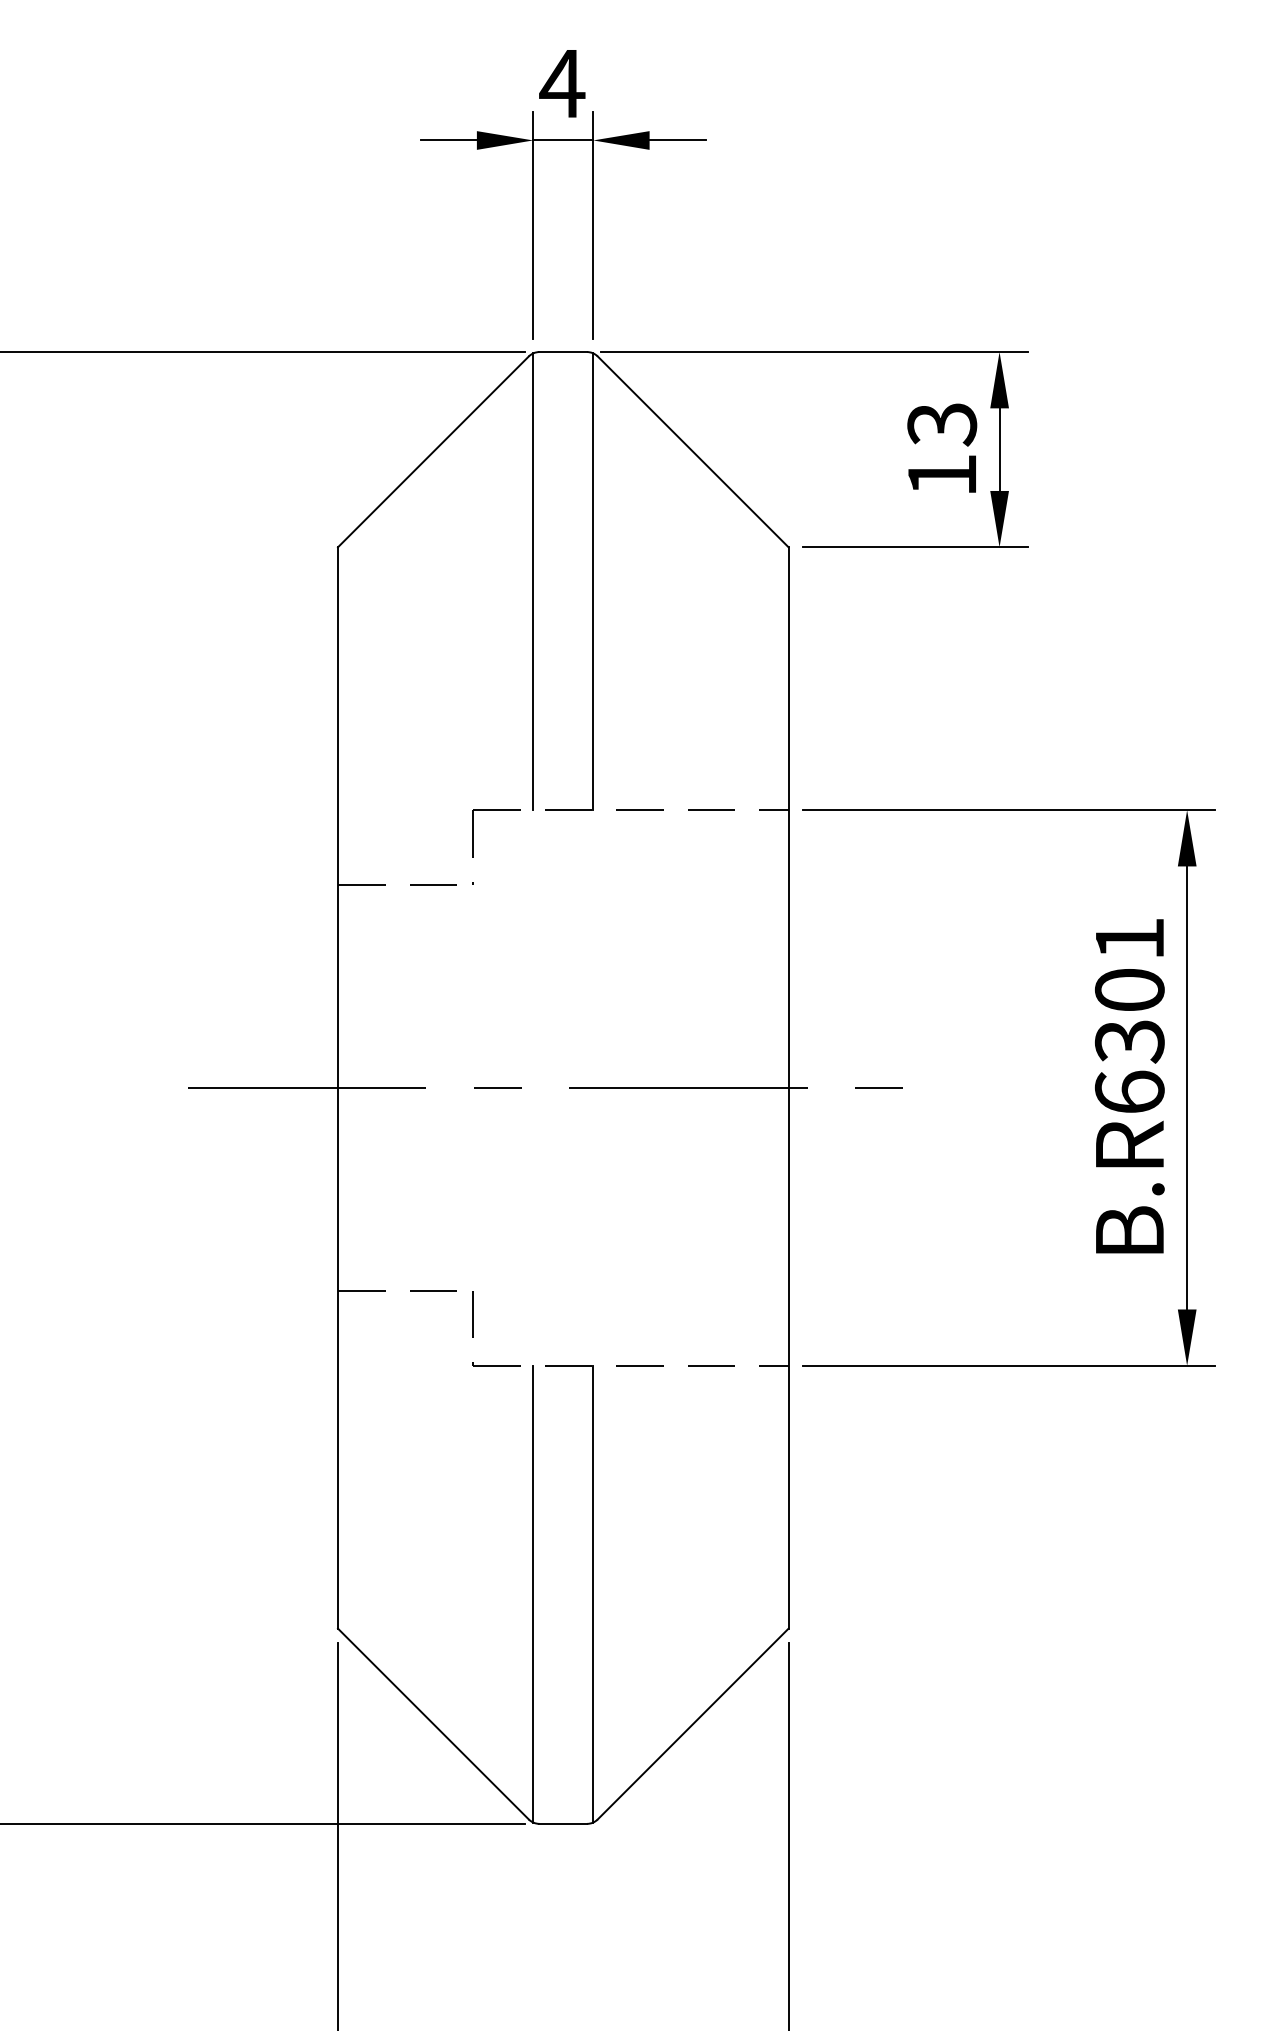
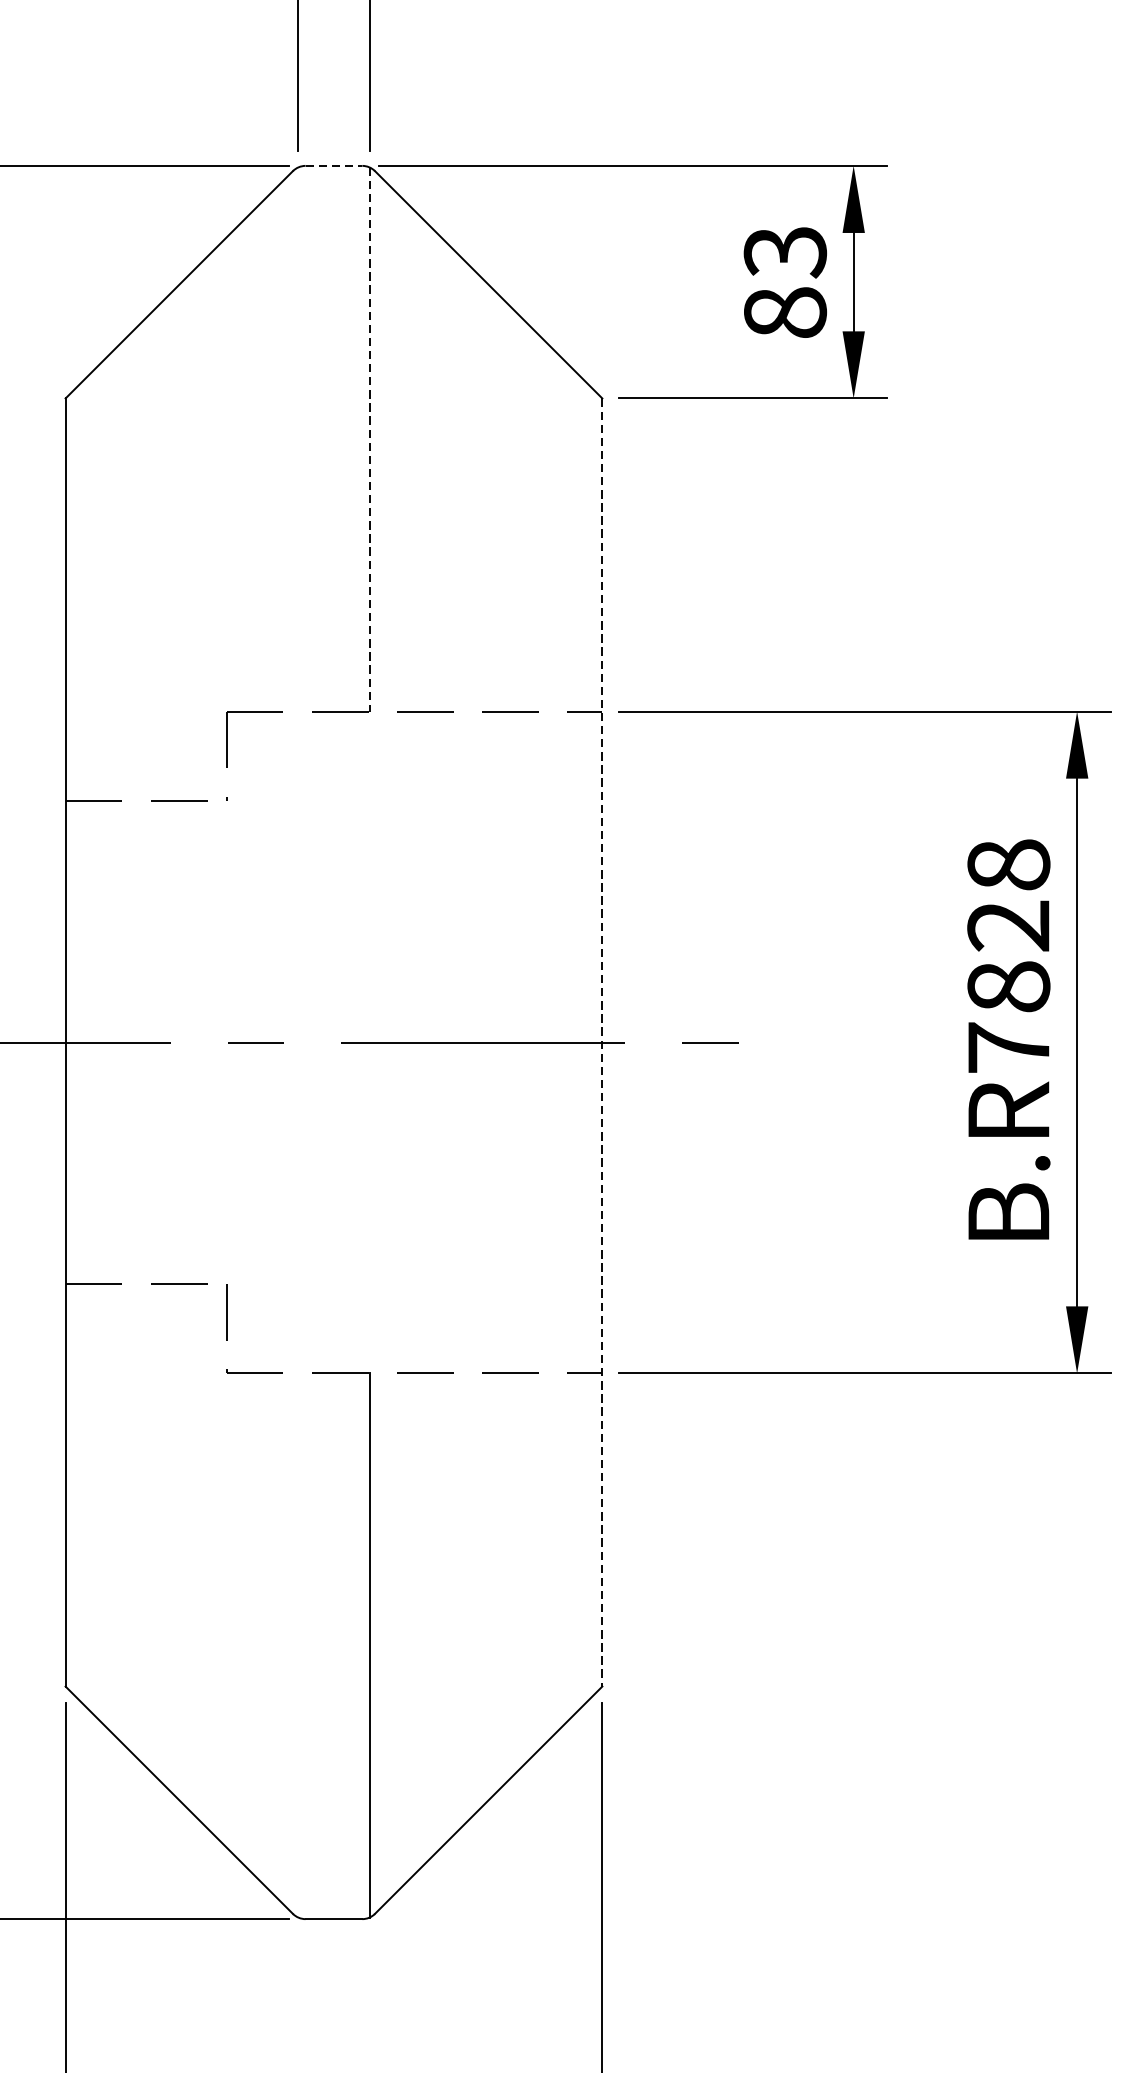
line: (563, 352) -> (334, 166), solid -> dashed
text: (942, 475) -> (785, 312), 13 -> 83
line: (533, 581) -> (298, 439), removed
line: (593, 582) -> (369, 440), solid -> dashed
text: (1129, 1015) -> (1008, 956), B.R6301 -> B.R7828
line: (788, 1087) -> (602, 1041), solid -> dashed
line: (533, 1593) -> (298, 1644), removed

